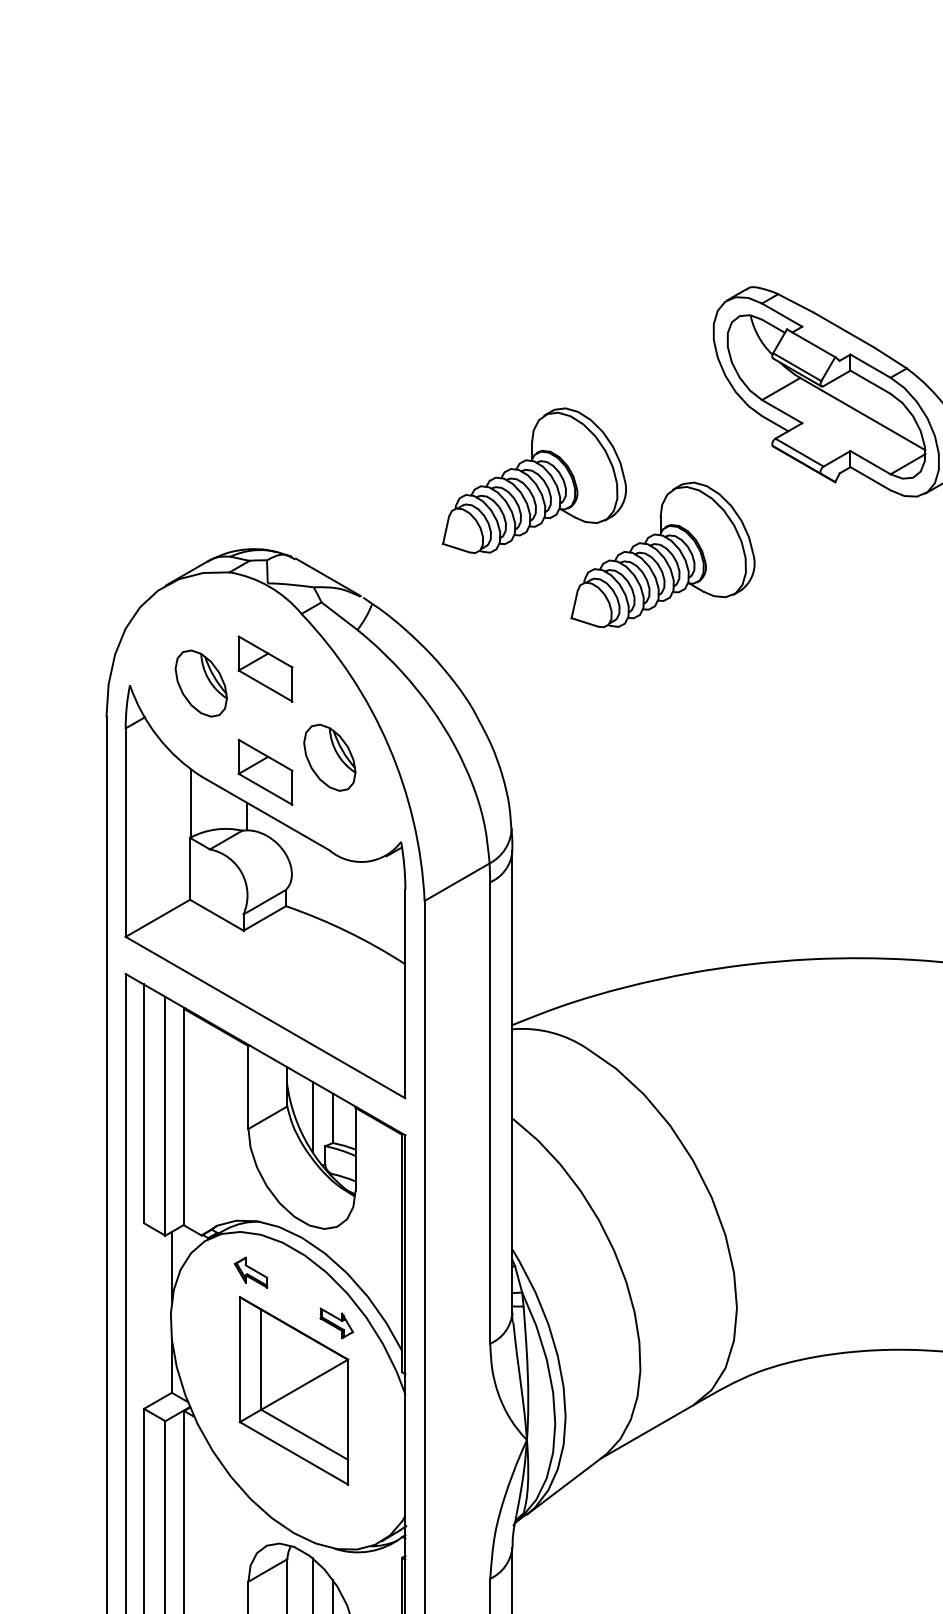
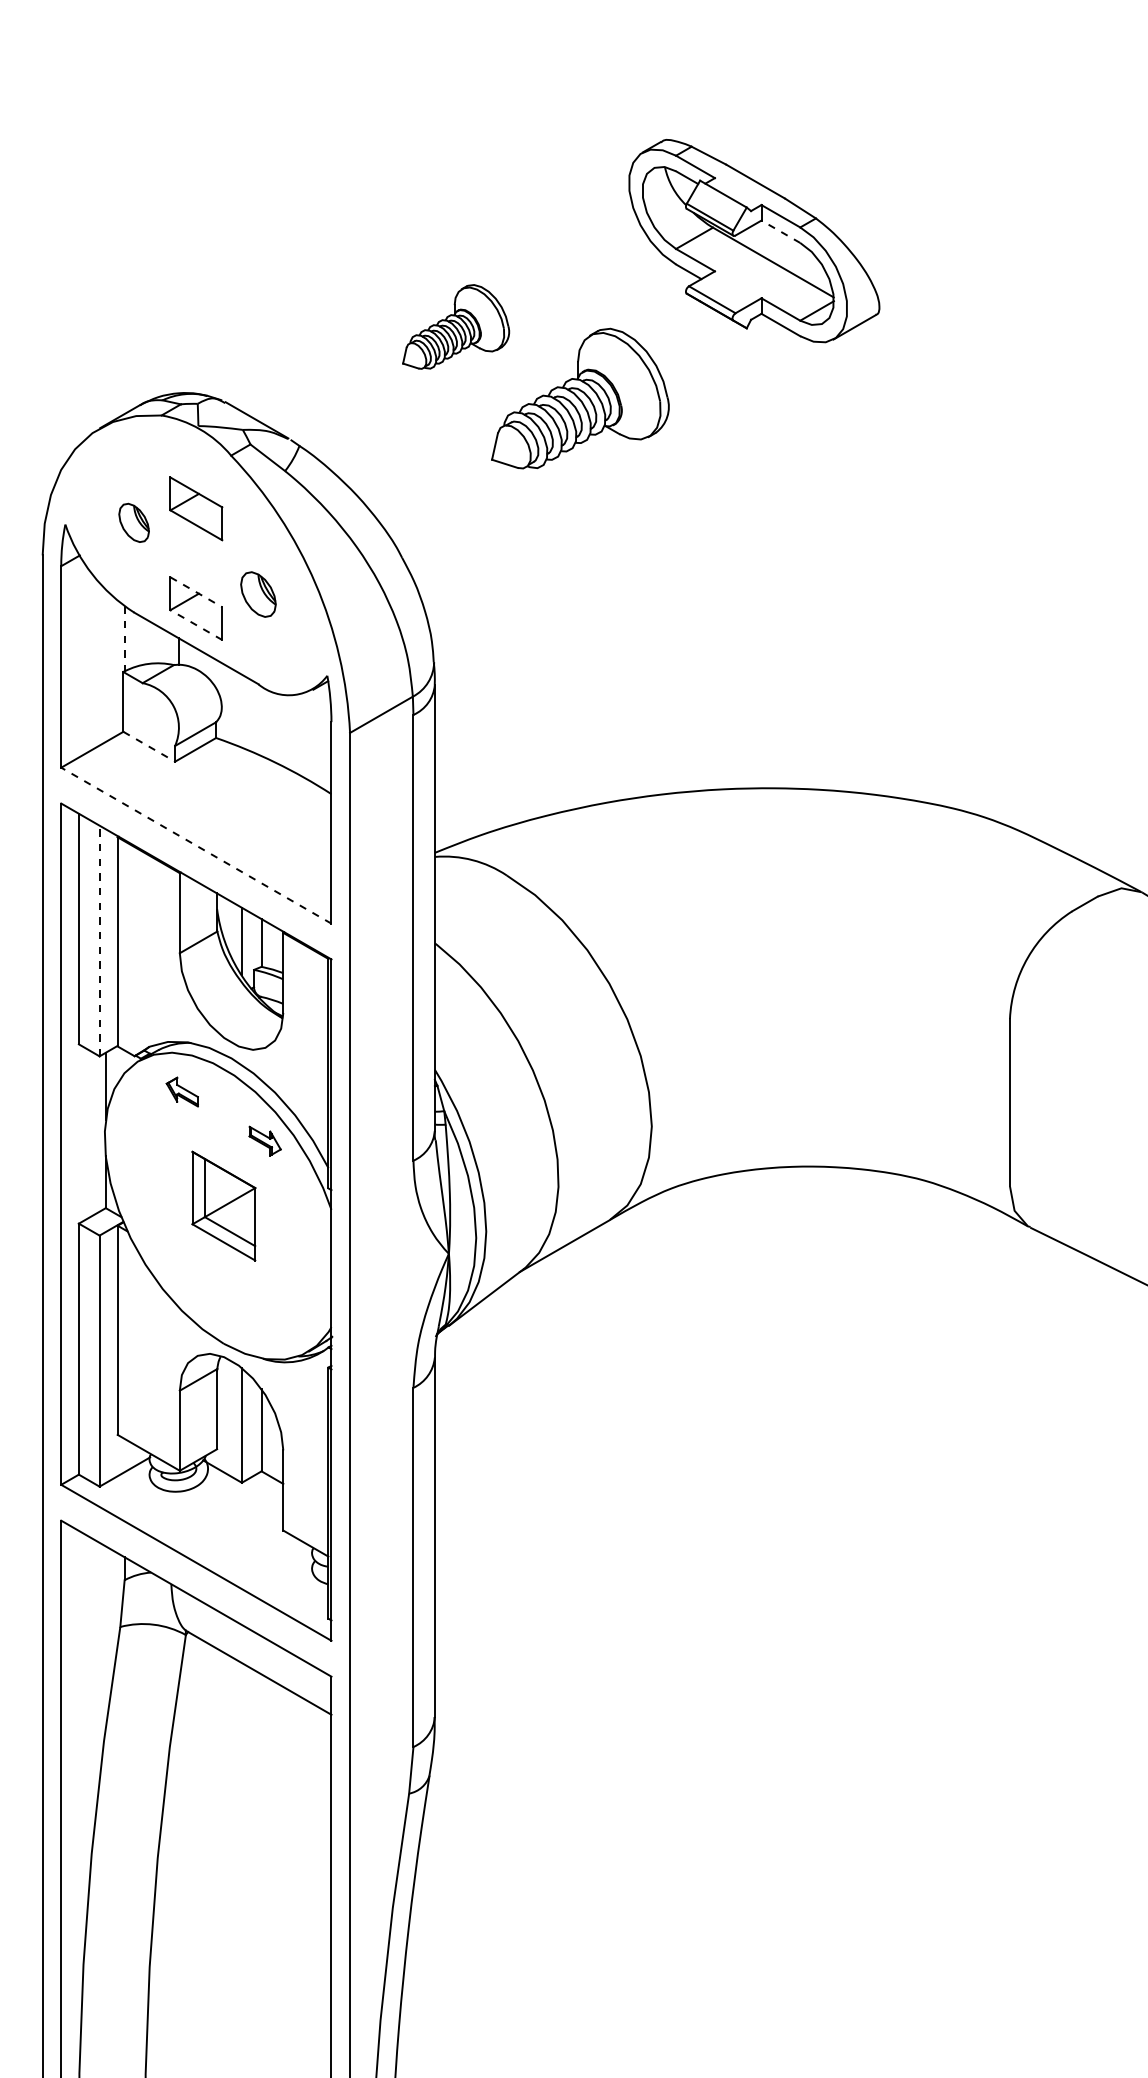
line: (870, 381) -> (780, 231), solid -> dashed
part: (533, 480) -> (455, 326), size x0.6
part: (200, 683) -> (133, 522), size x0.6
line: (265, 755) -> (196, 592), solid -> dashed
part: (329, 757) -> (258, 594), size x0.7
line: (265, 789) -> (196, 625), solid -> dashed
line: (191, 804) -> (124, 639), solid -> dashed
line: (217, 914) -> (149, 746), solid -> dashed
line: (264, 1017) -> (195, 845), solid -> dashed
line: (165, 1115) -> (99, 940), solid -> dashed
part: (293, 1390) -> (223, 1205), size x0.6

